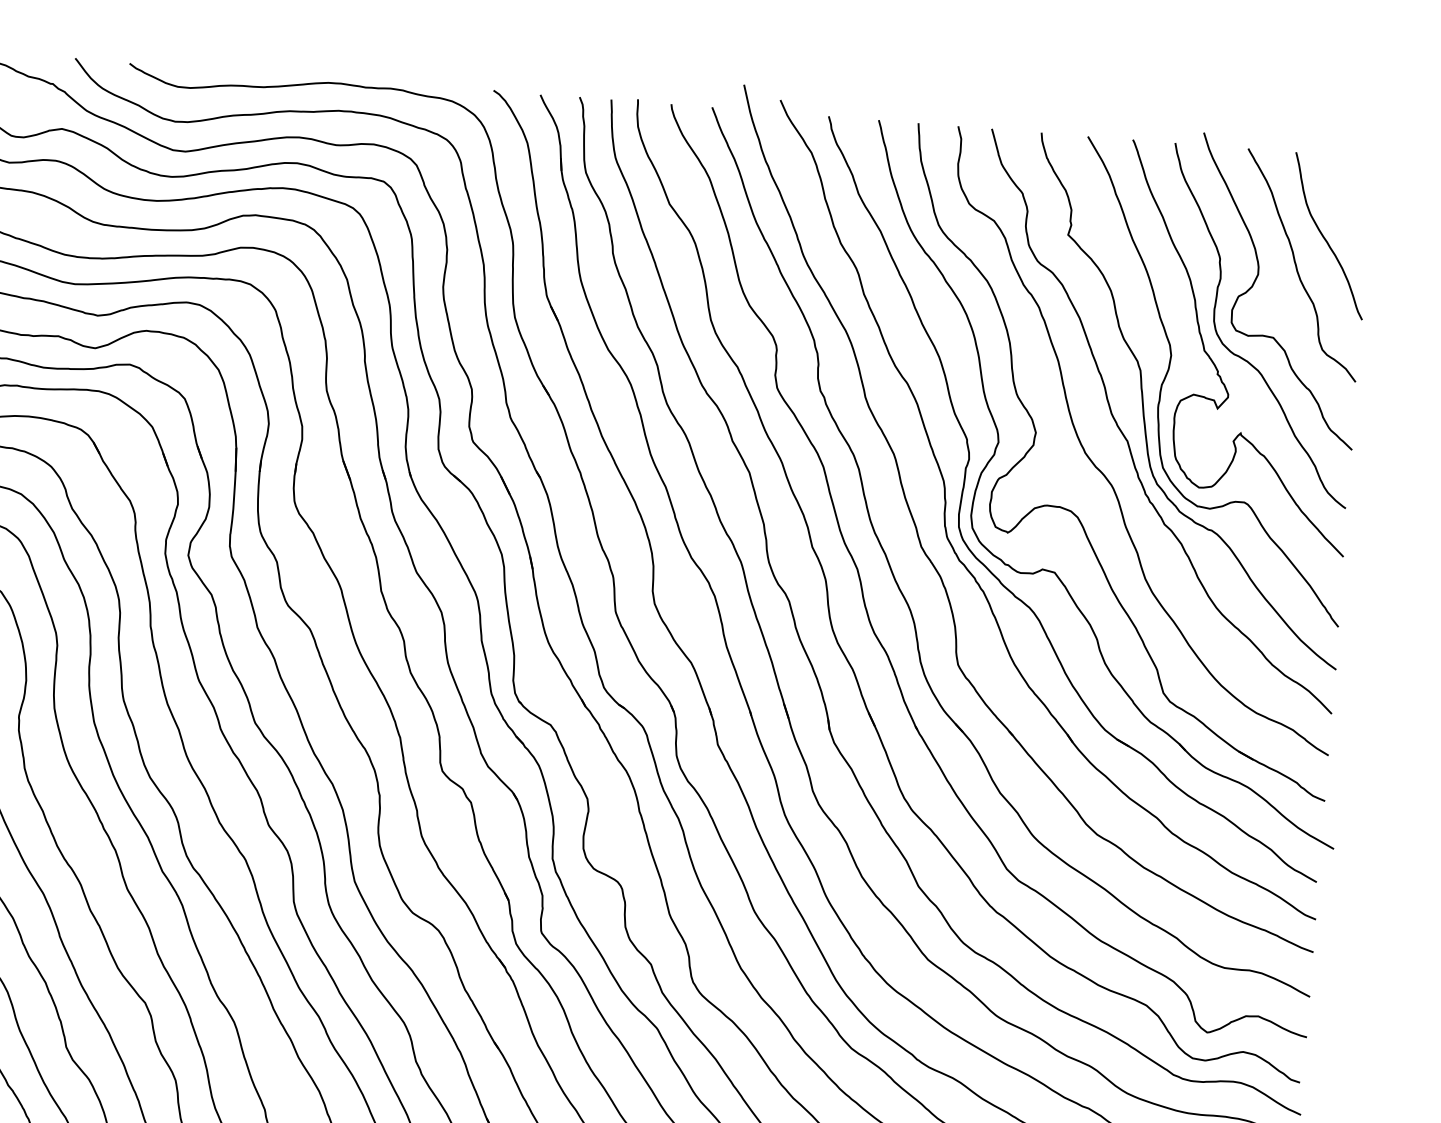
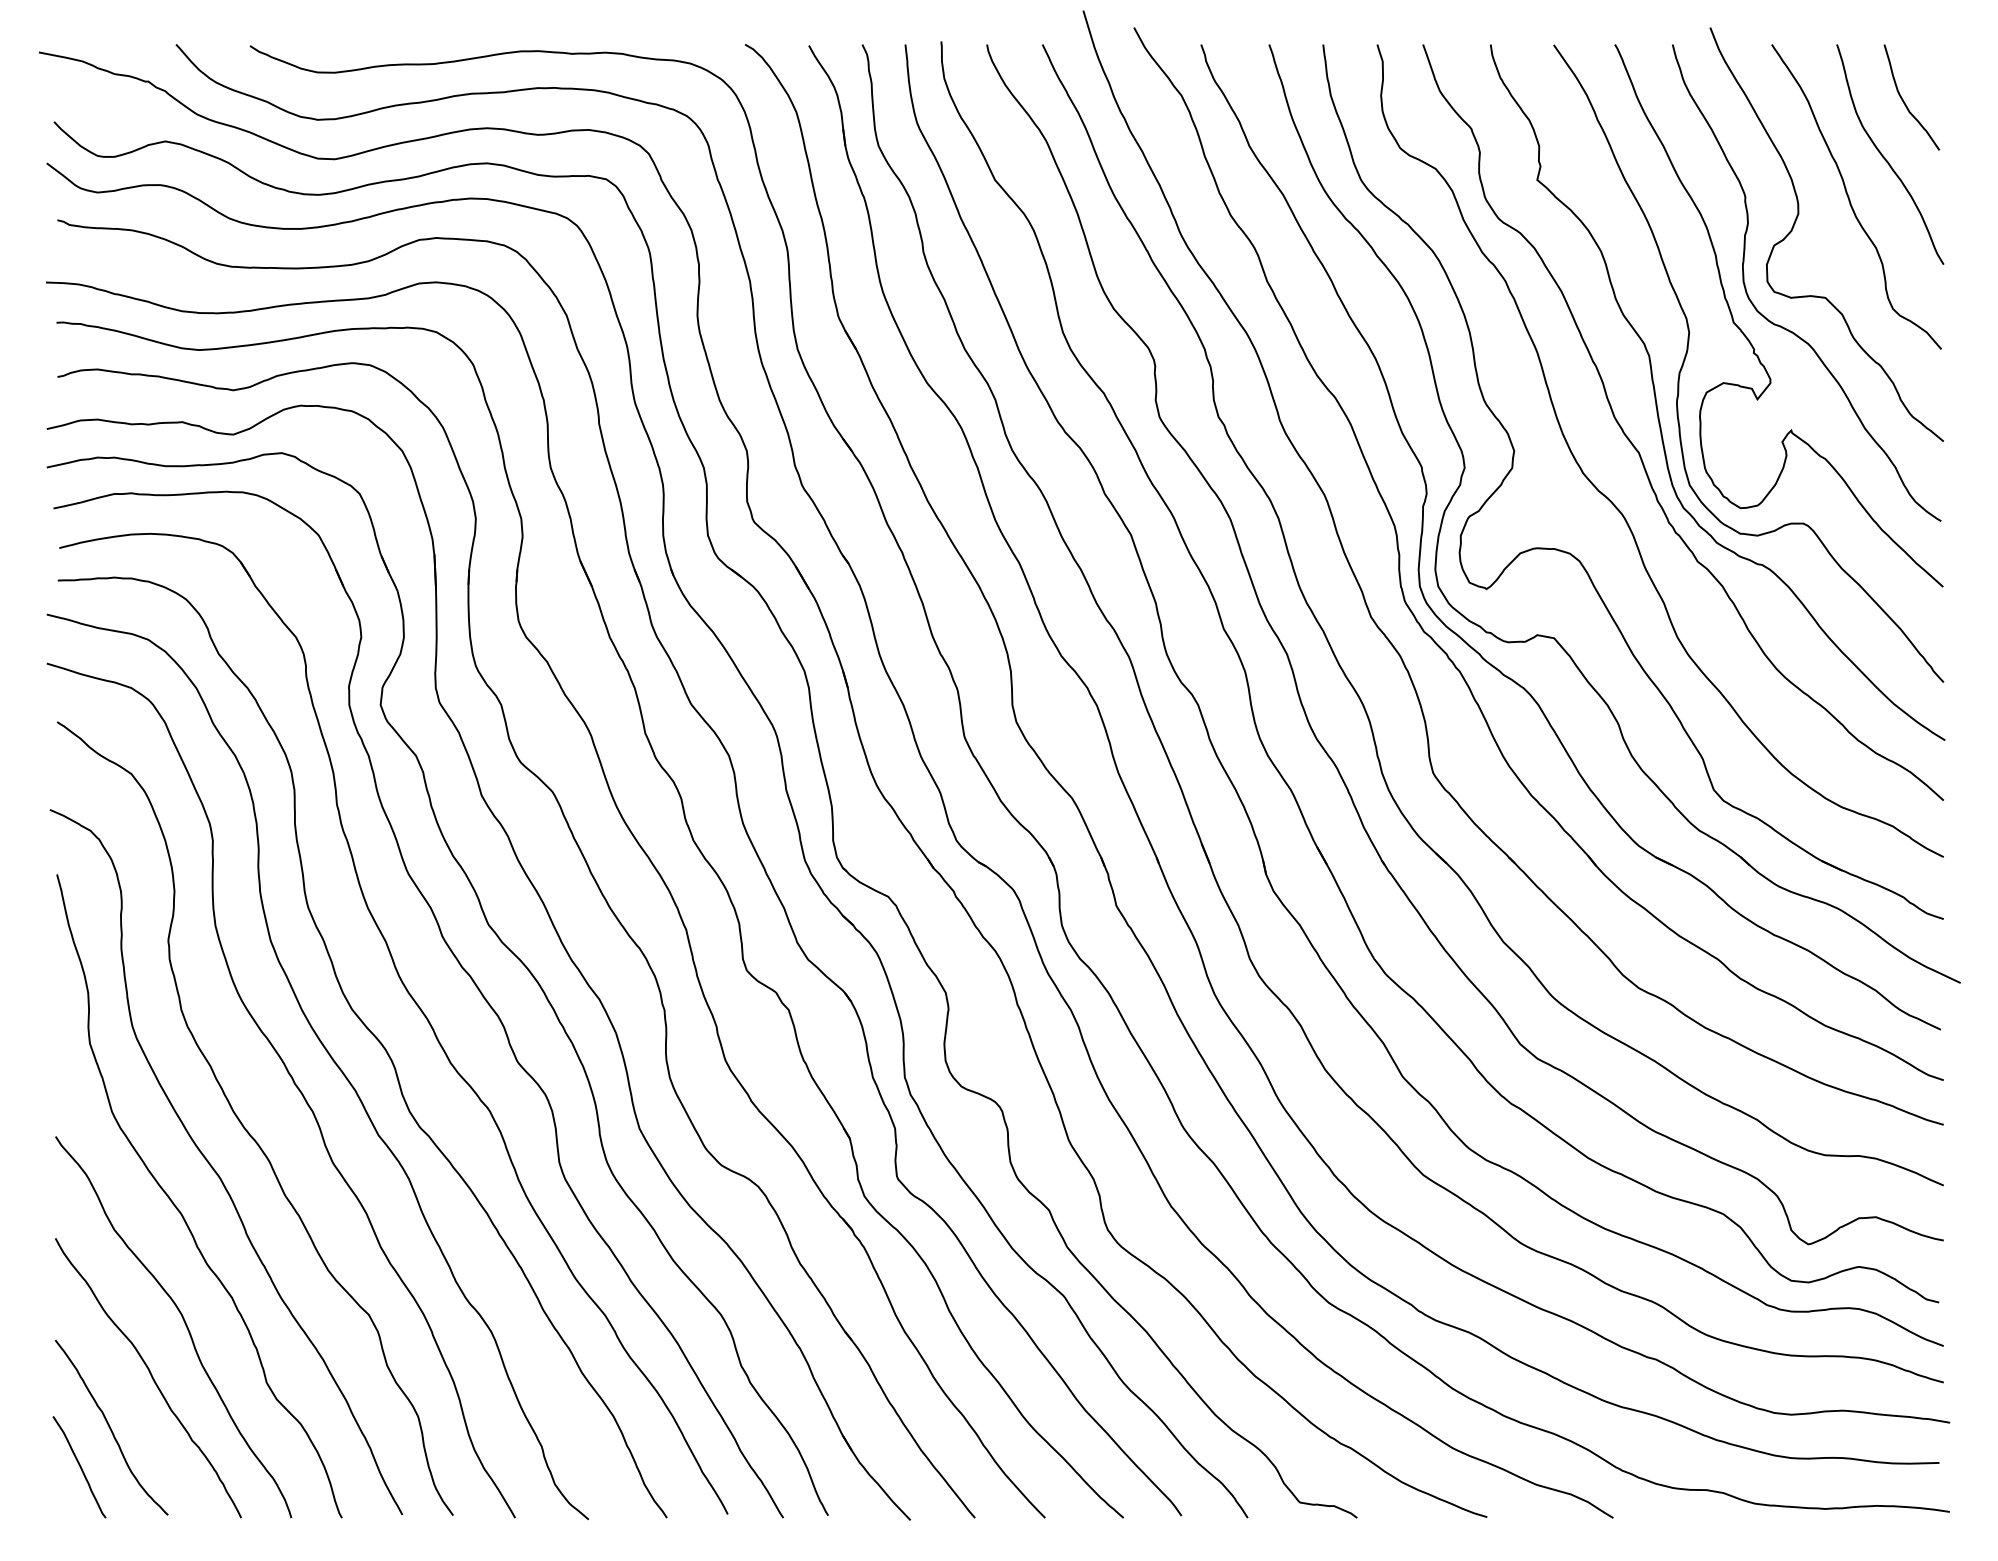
curve: (1343, 198) -> (1905, 102), added

